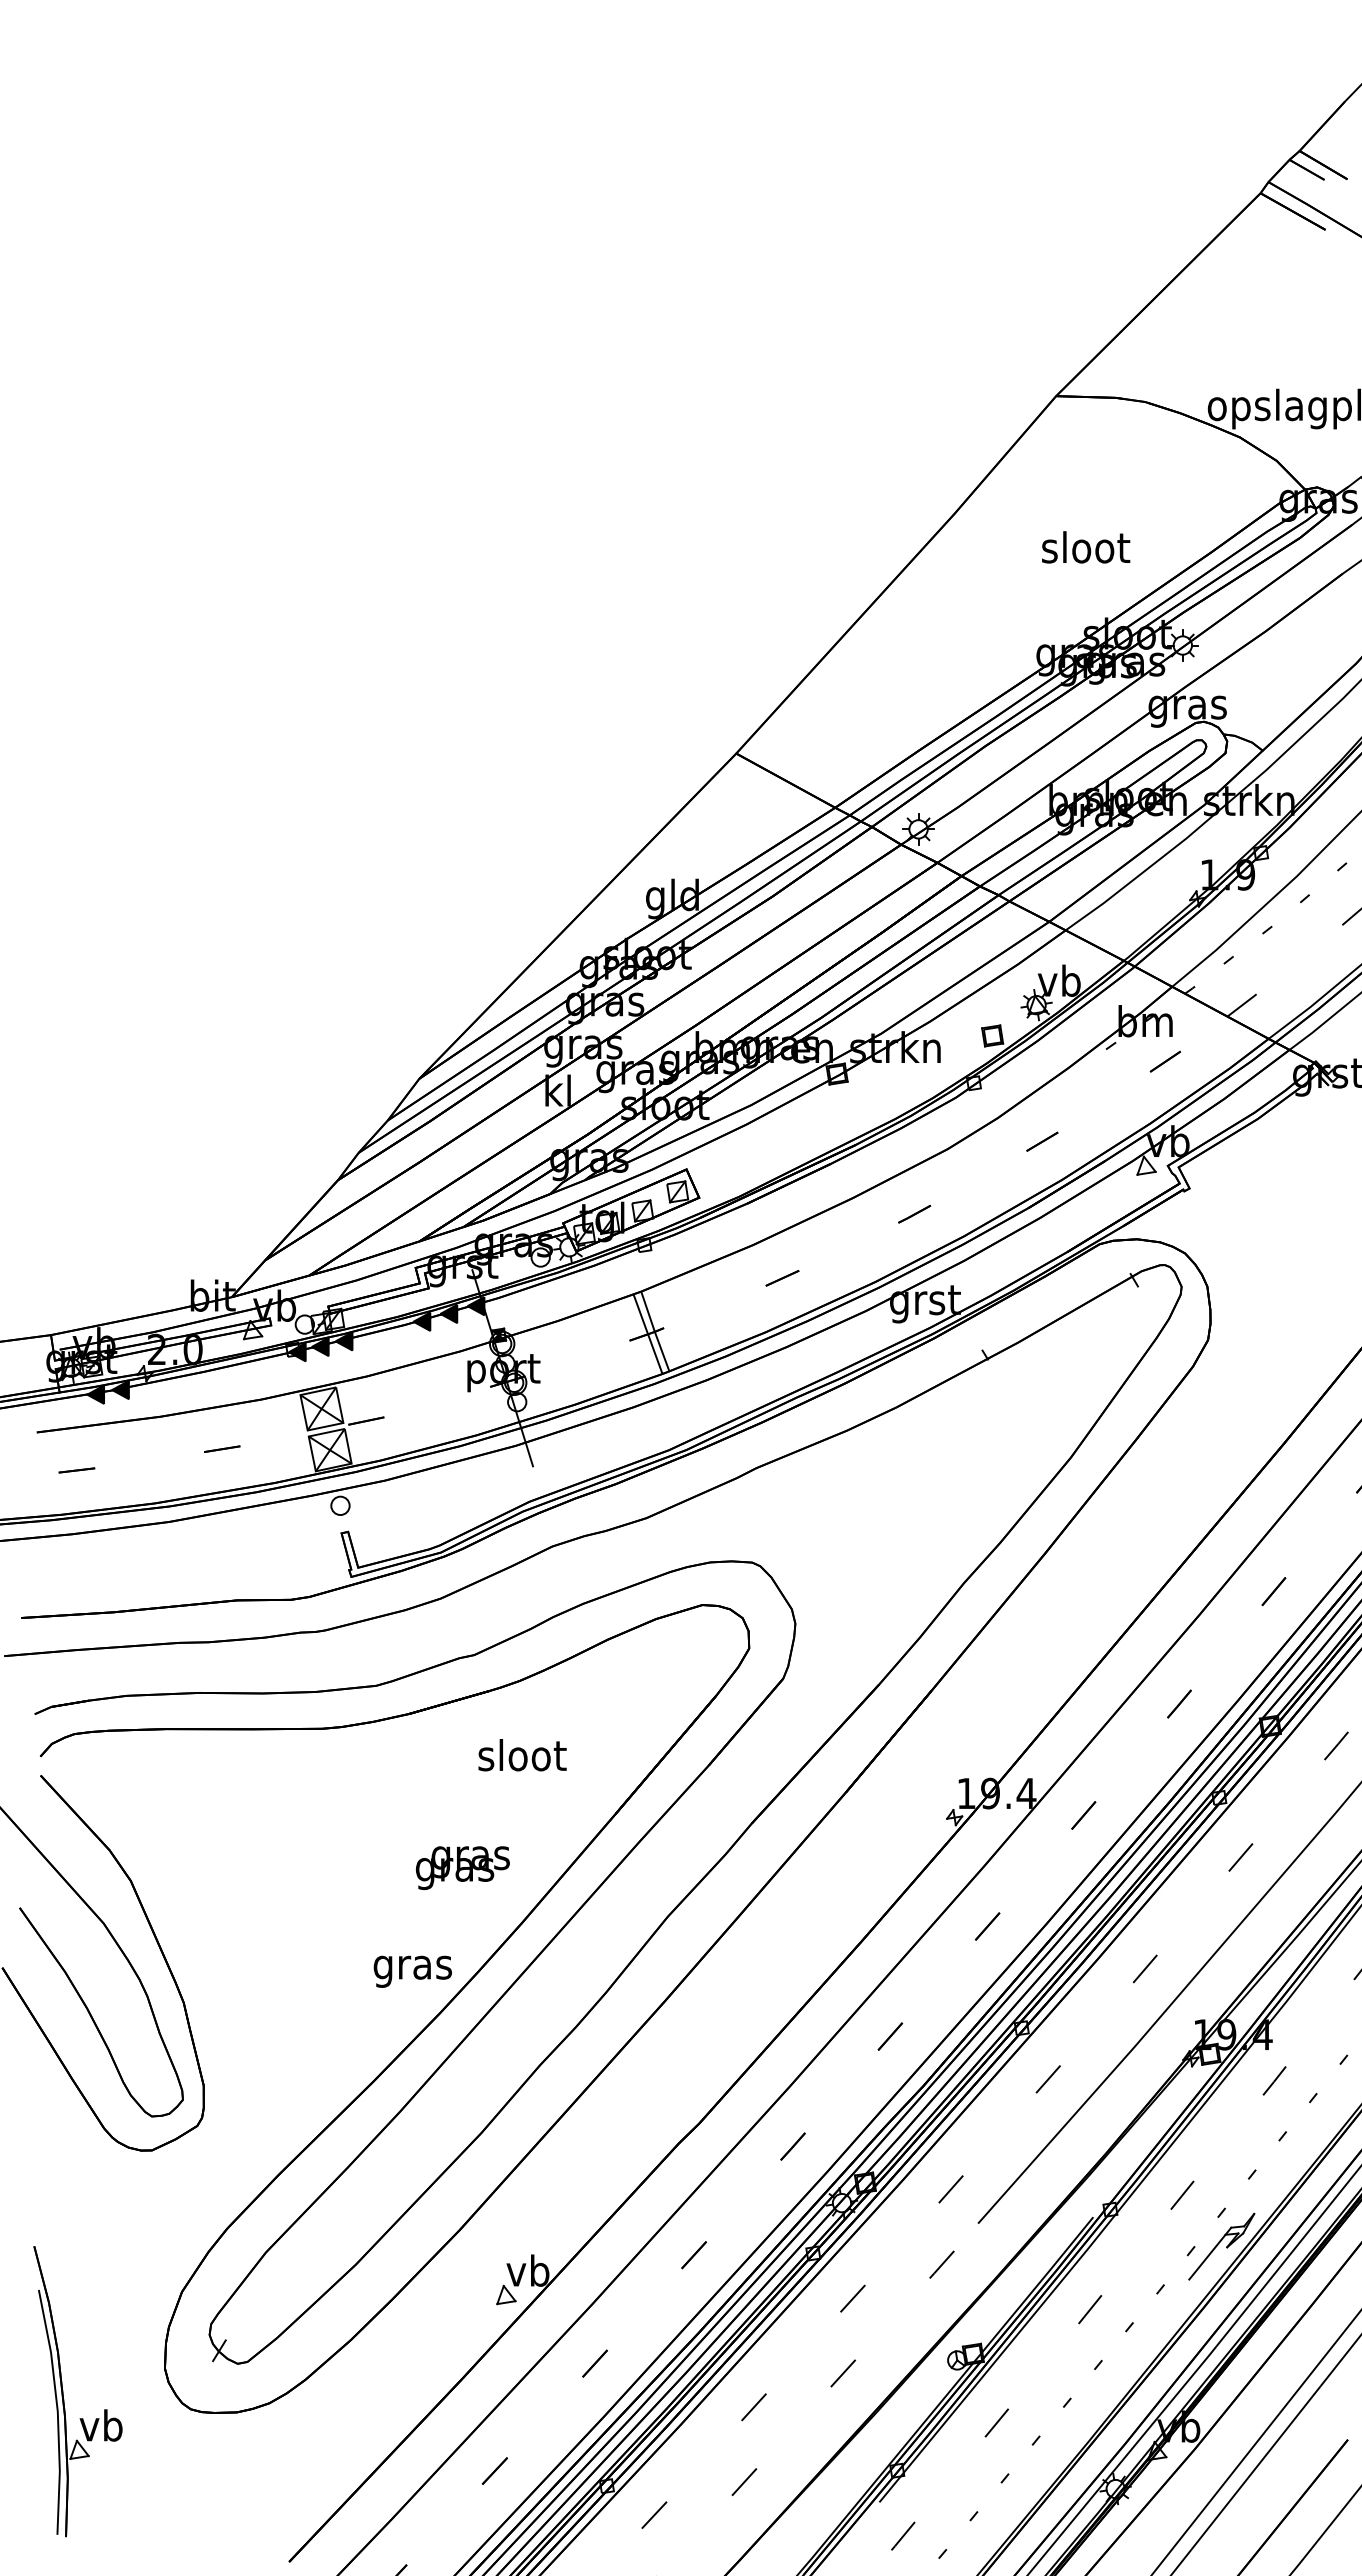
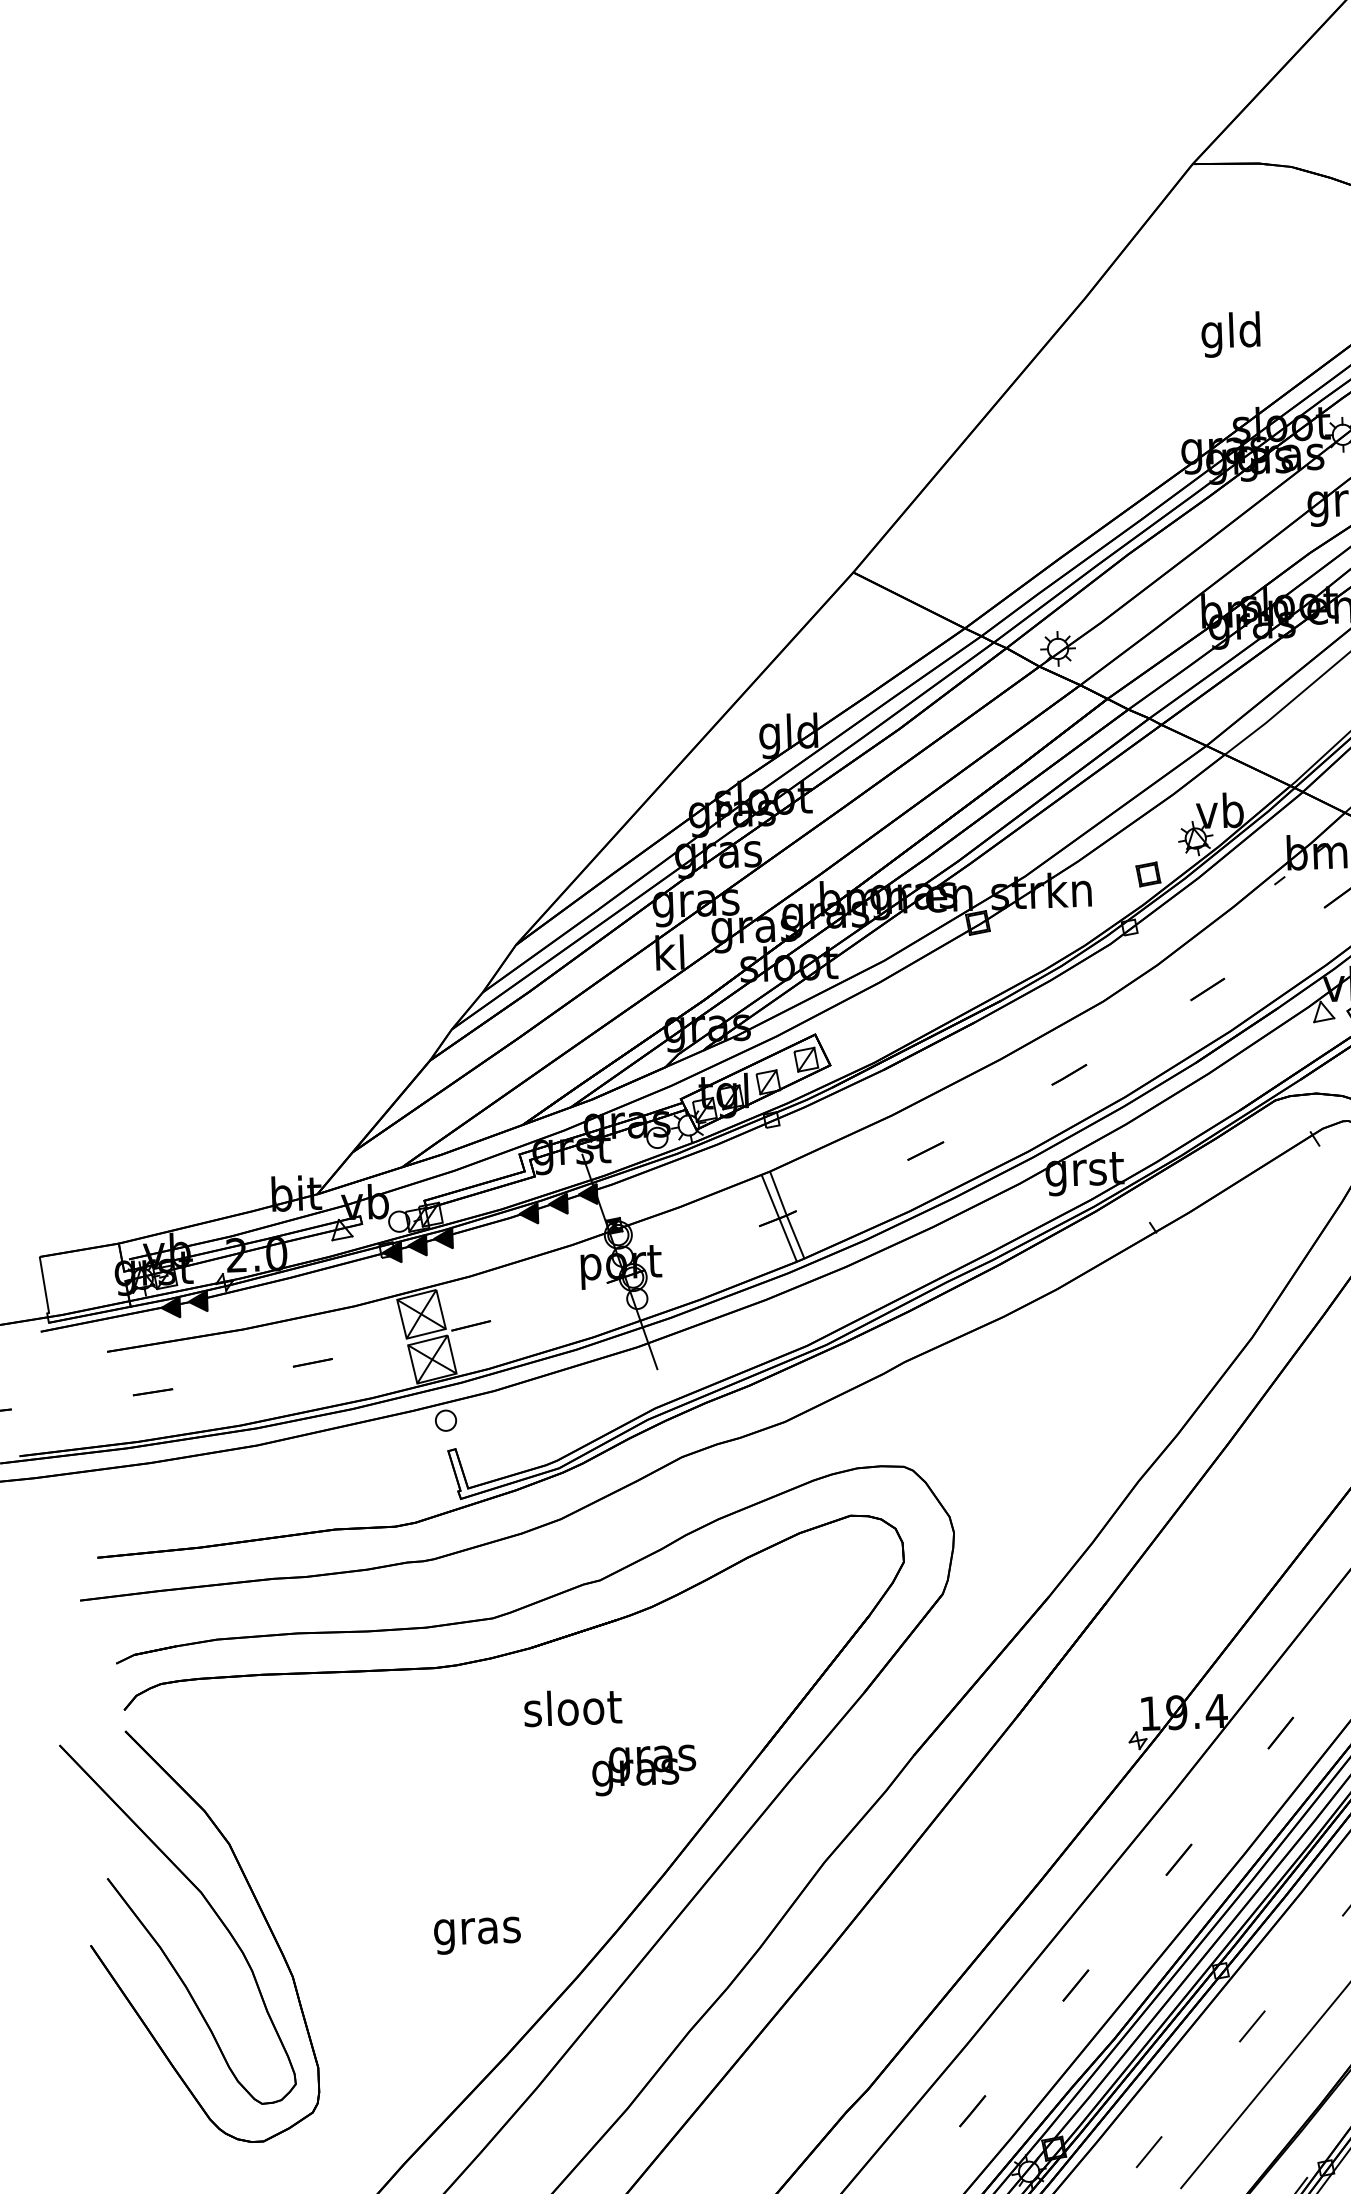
text: (1086, 551) -> (1232, 334), sloot -> gld
text: (522, 1755) -> (572, 1708), moved
text: (462, 1868) -> (643, 1770), moved
text: (412, 1971) -> (477, 1935), moved

